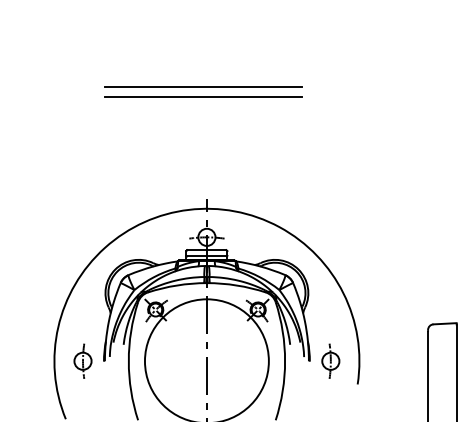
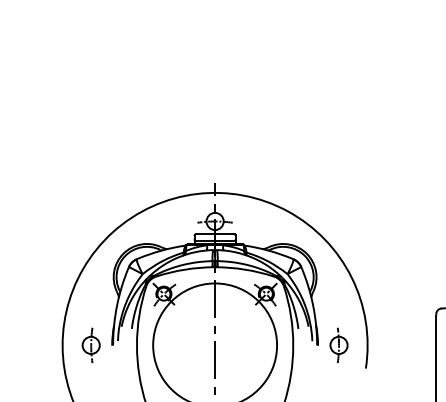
line: (202, 87) -> (210, 71), removed
line: (202, 96) -> (210, 80), removed

